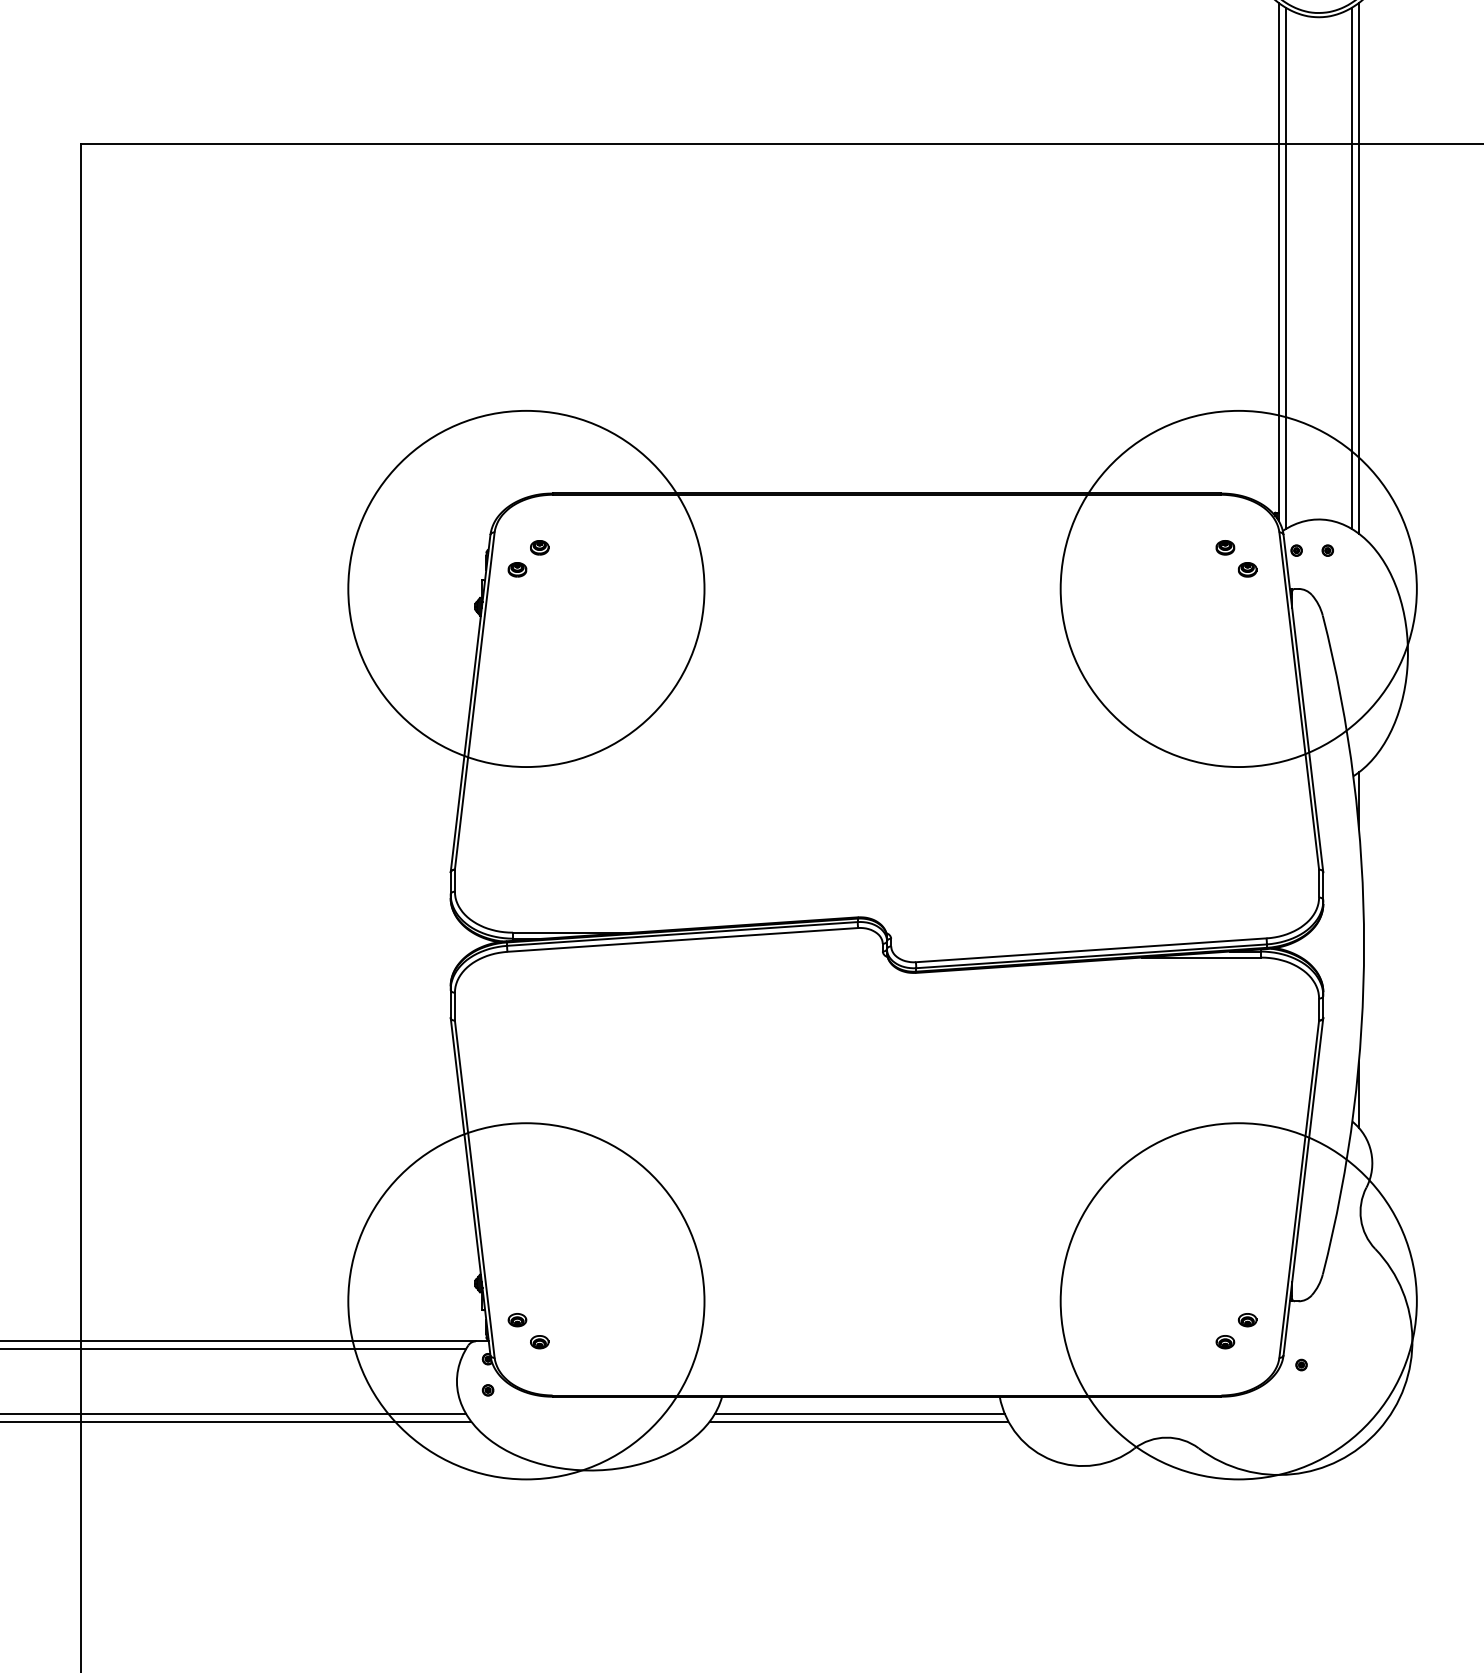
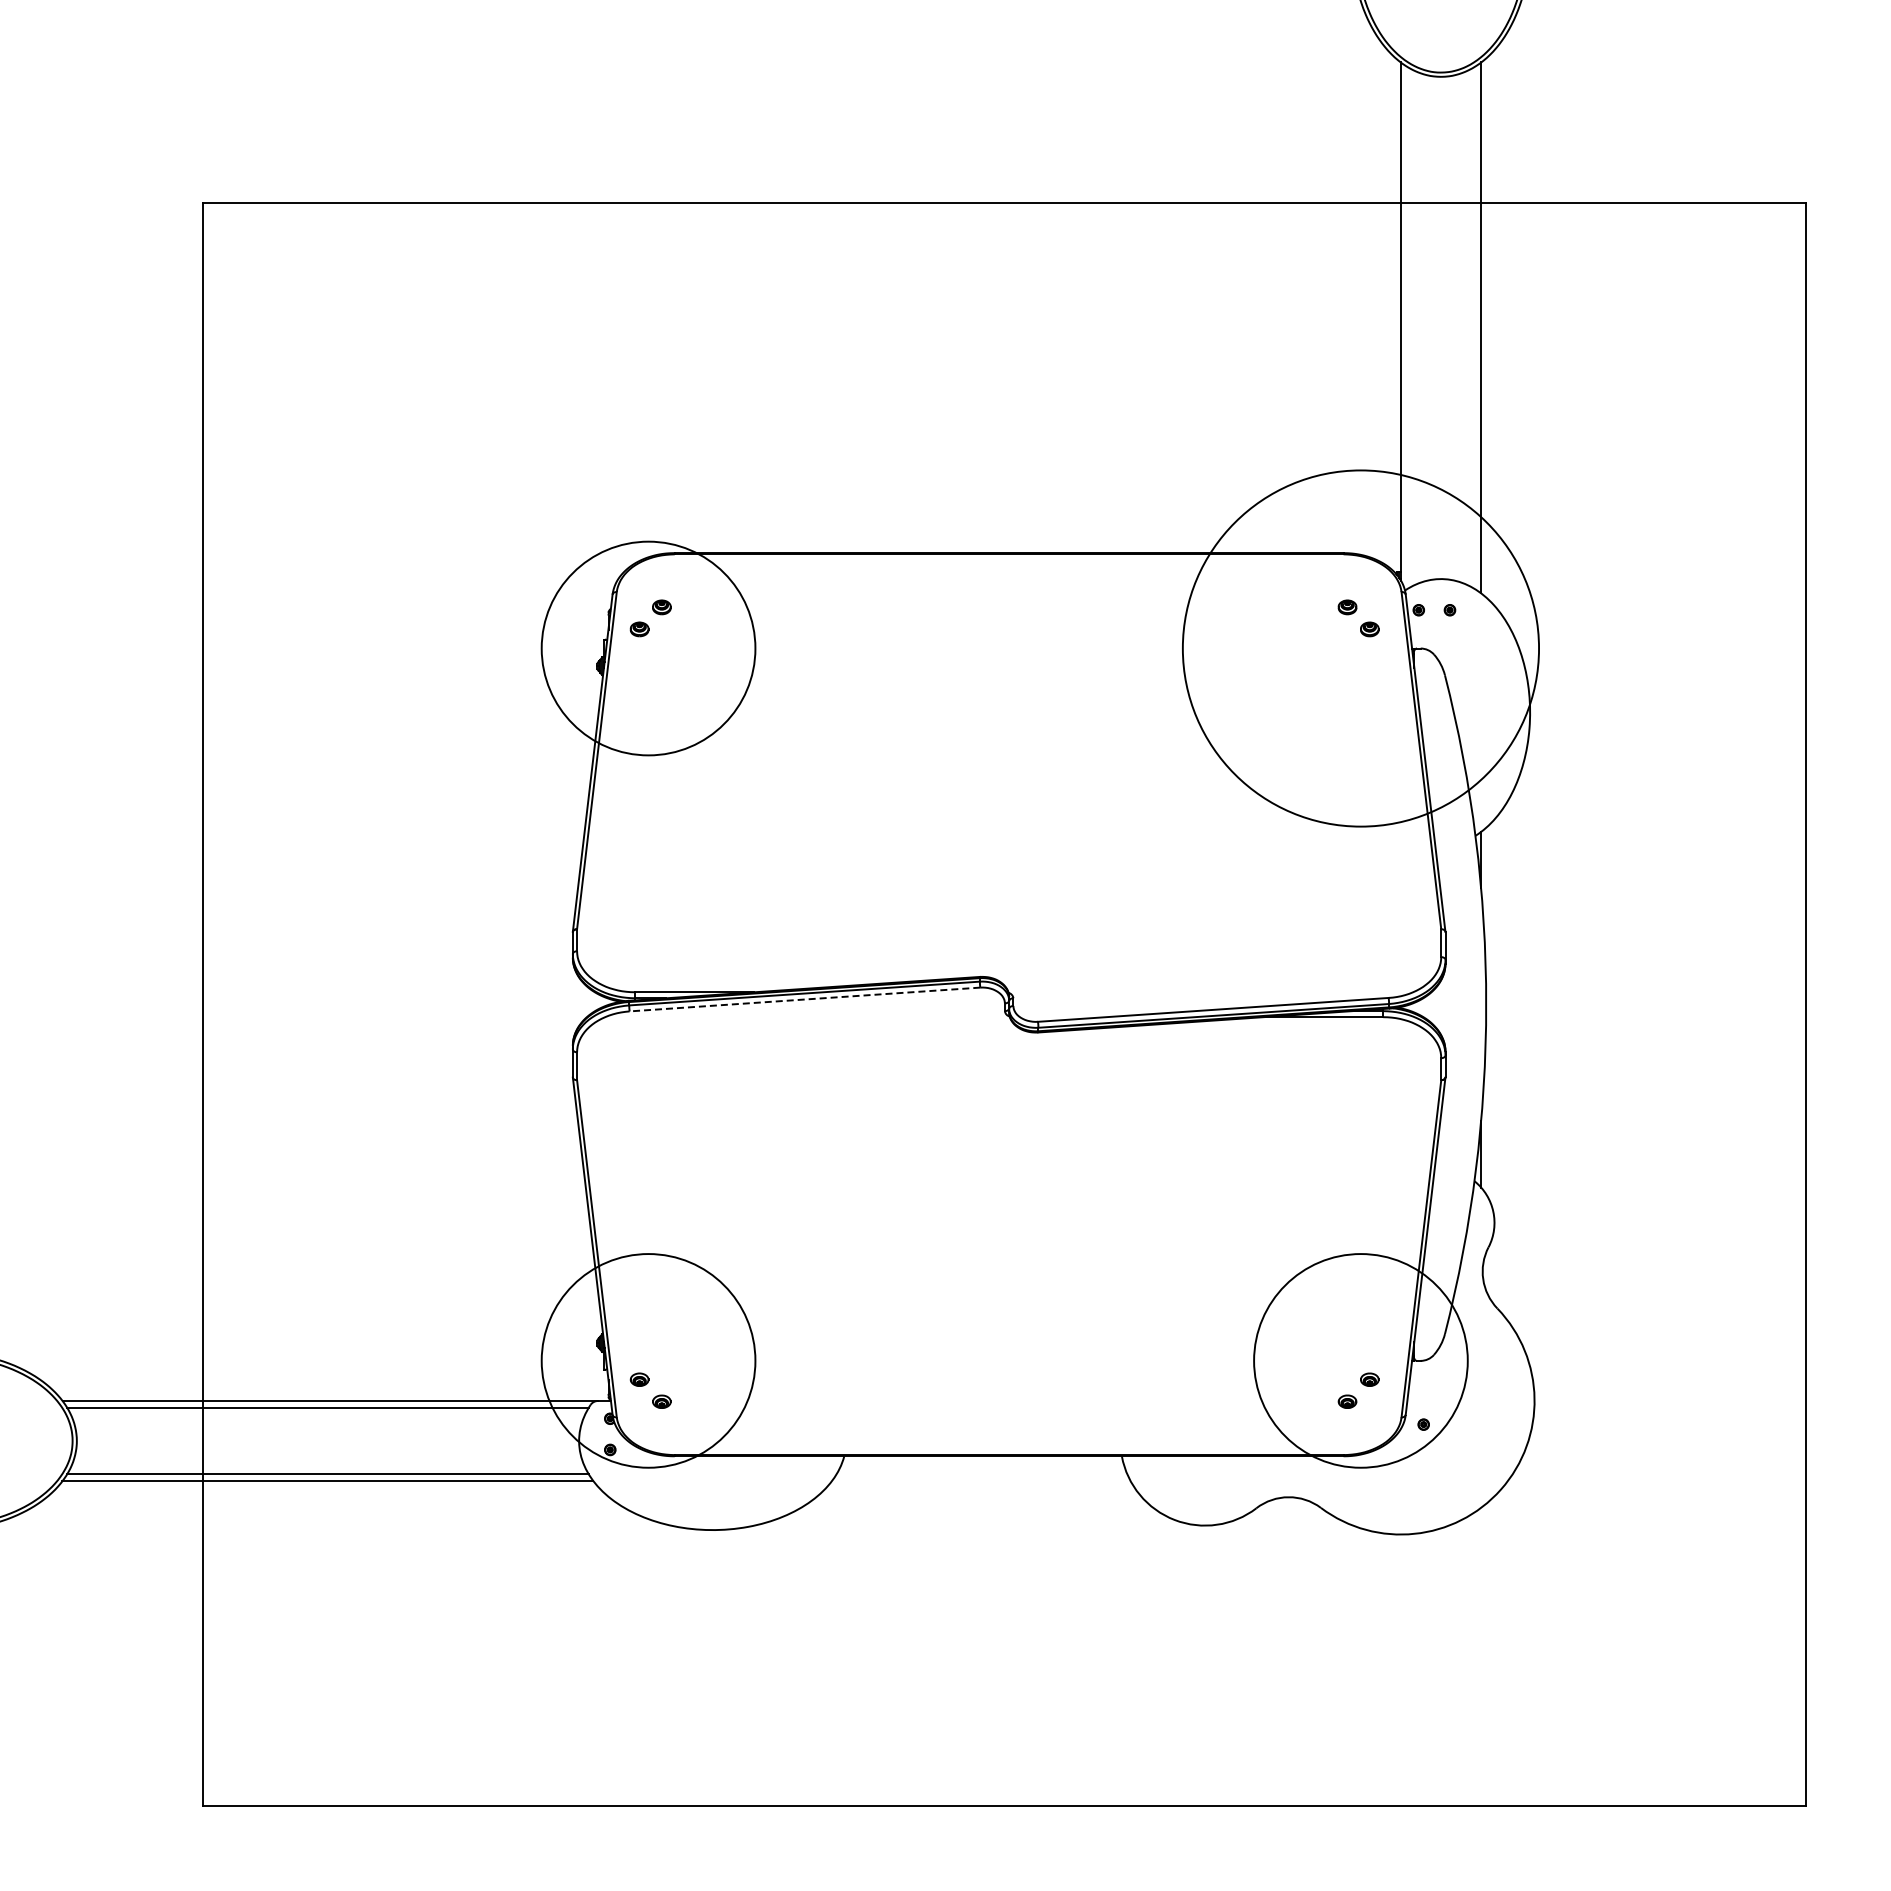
line: (1286, 267) -> (1408, 327), removed
line: (1352, 267) -> (1474, 327), removed
circle: (526, 588) -> (648, 648), size x0.6
line: (682, 939) -> (804, 999), solid -> dashed
circle: (526, 1300) -> (648, 1360), size x0.6
circle: (1238, 1300) -> (1360, 1360), size x0.6
line: (859, 1413) -> (981, 1473), removed
line: (858, 1421) -> (980, 1481), removed

